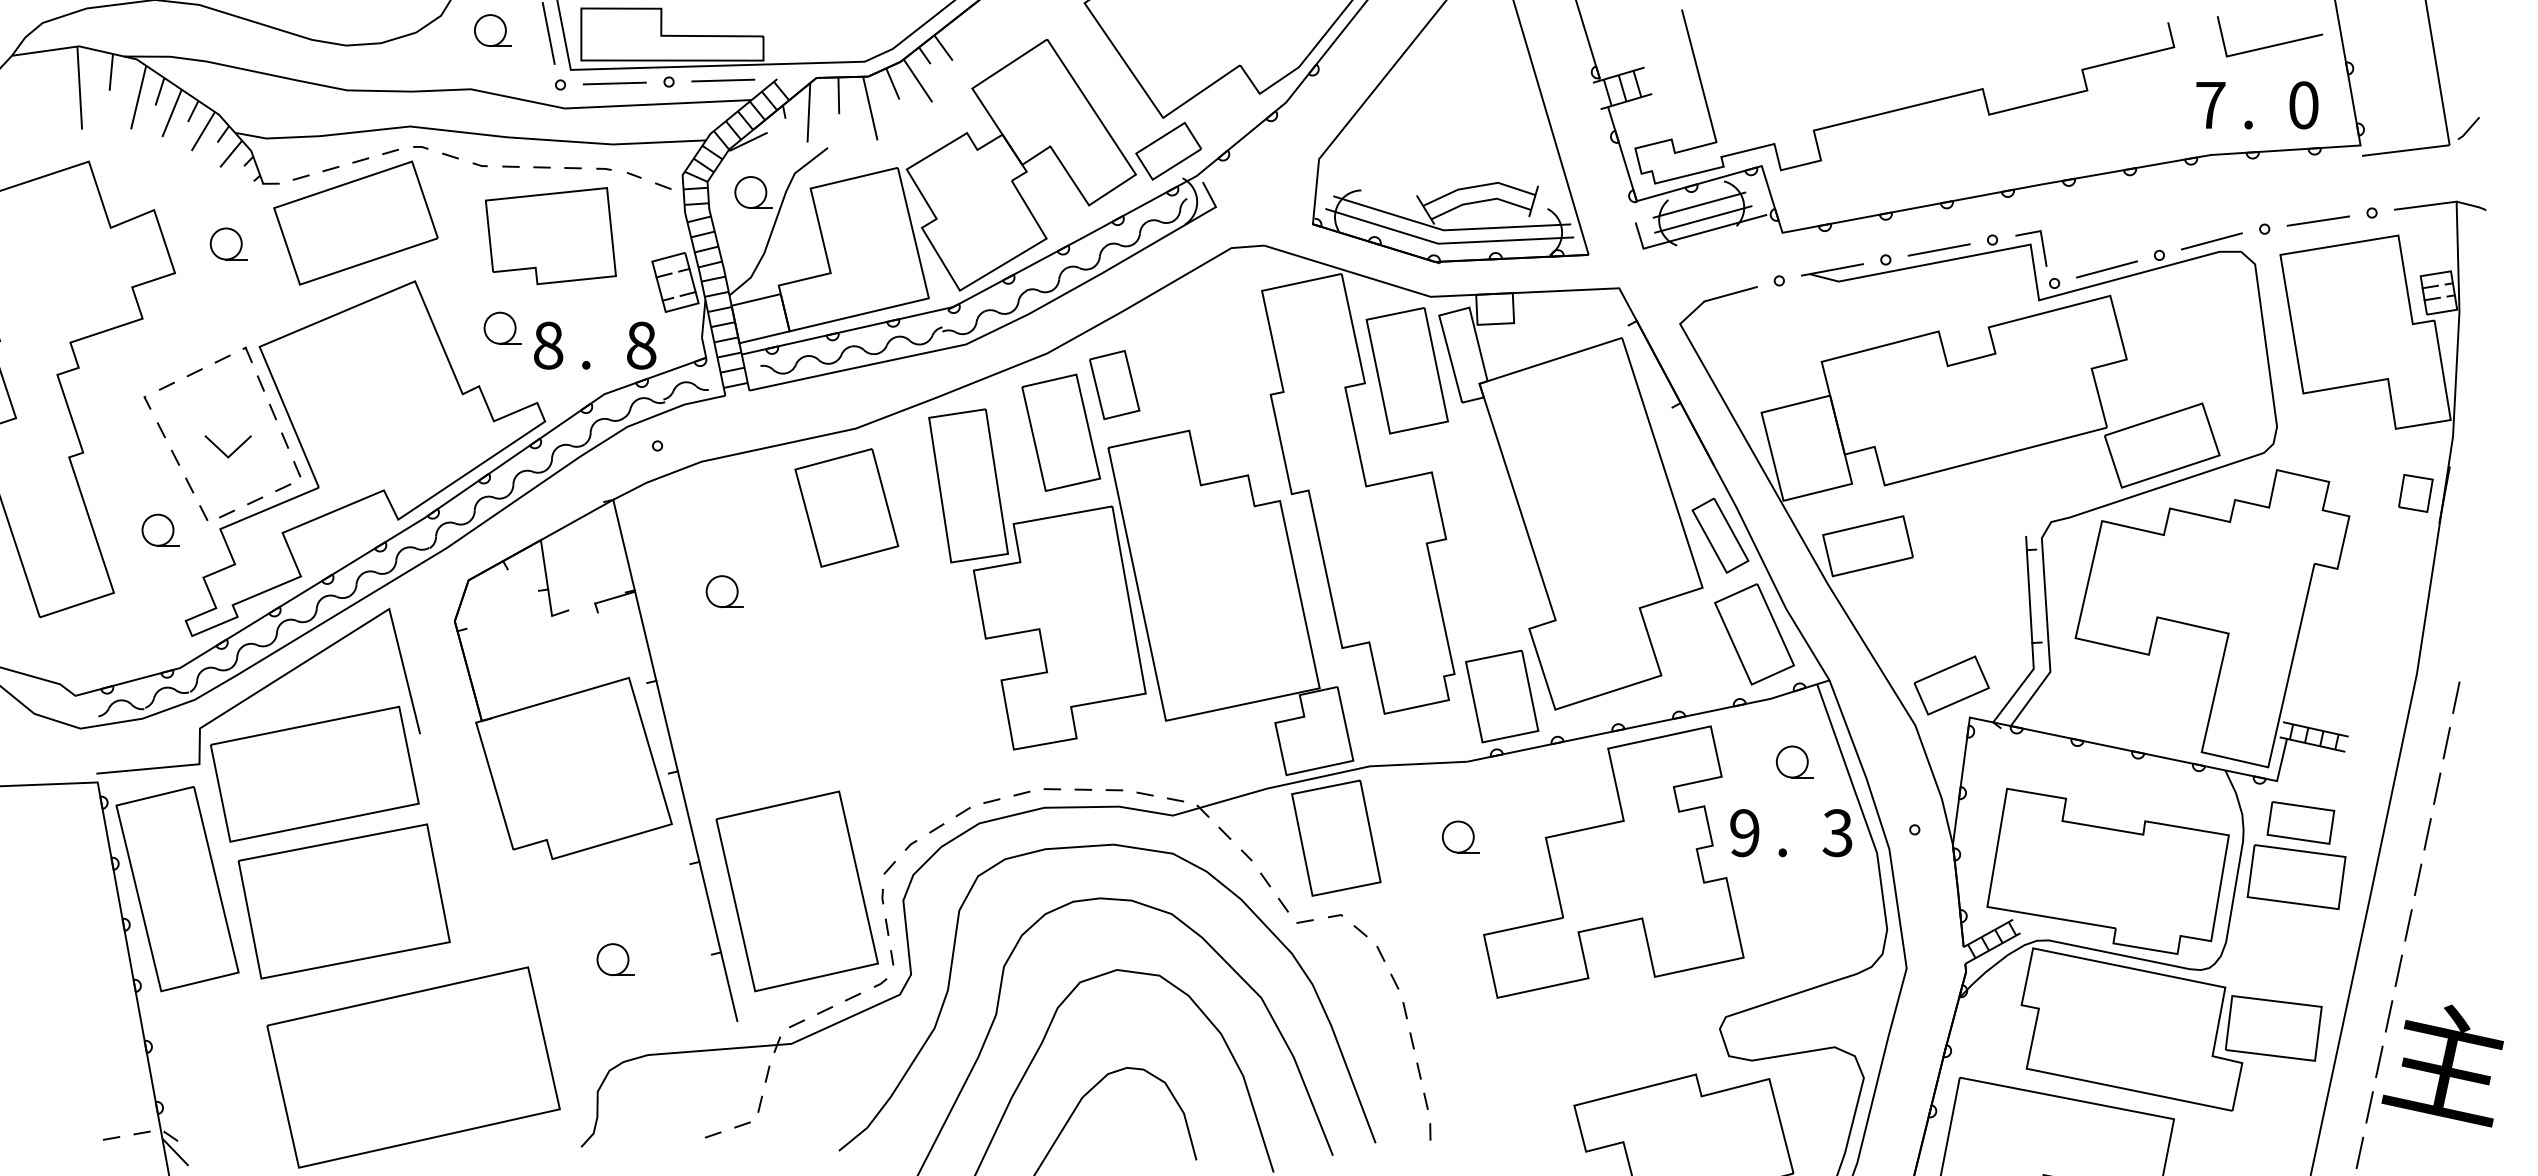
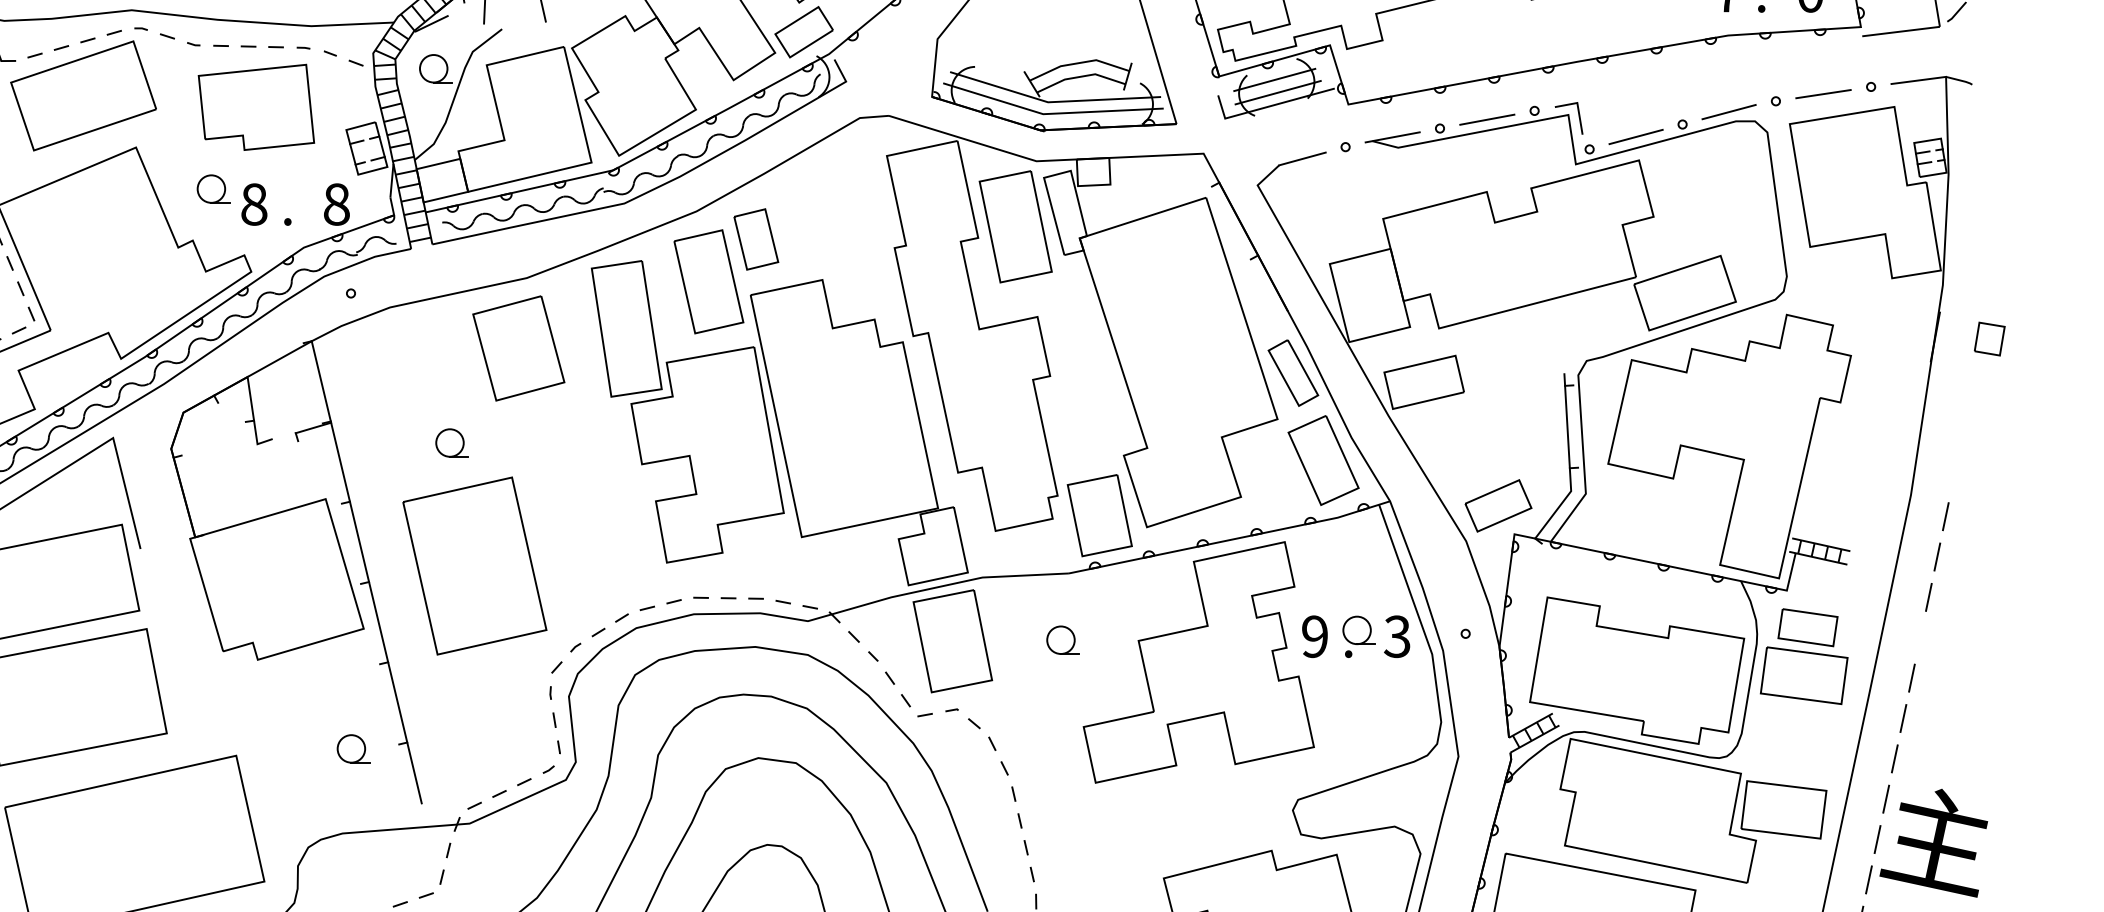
part: (2415, 493) -> (1989, 339), moved
part: (724, 591) -> (452, 442), moved
part: (1794, 761) -> (1359, 629), moved
line: (2427, 834) -> (1920, 637), removed
part: (796, 891) -> (474, 566), moved
part: (615, 959) -> (353, 748), moved

